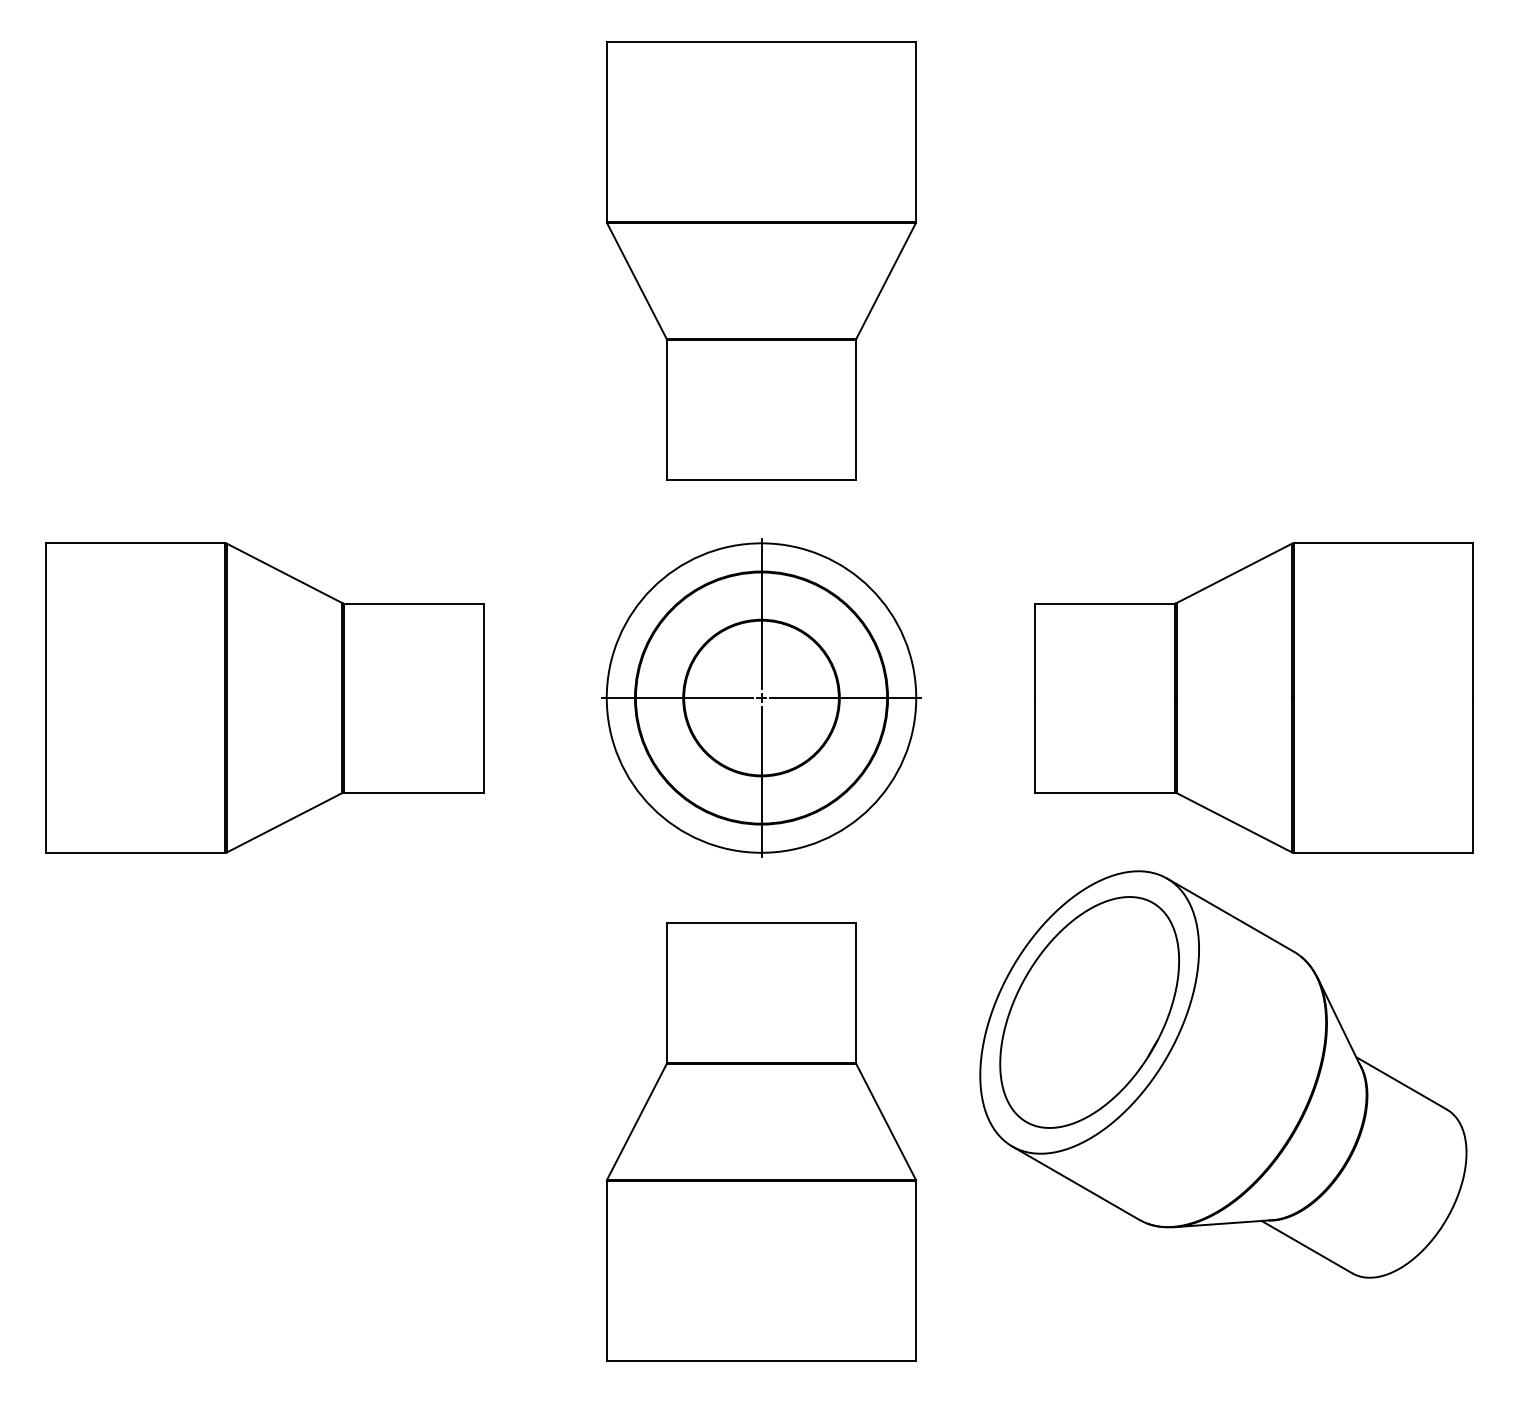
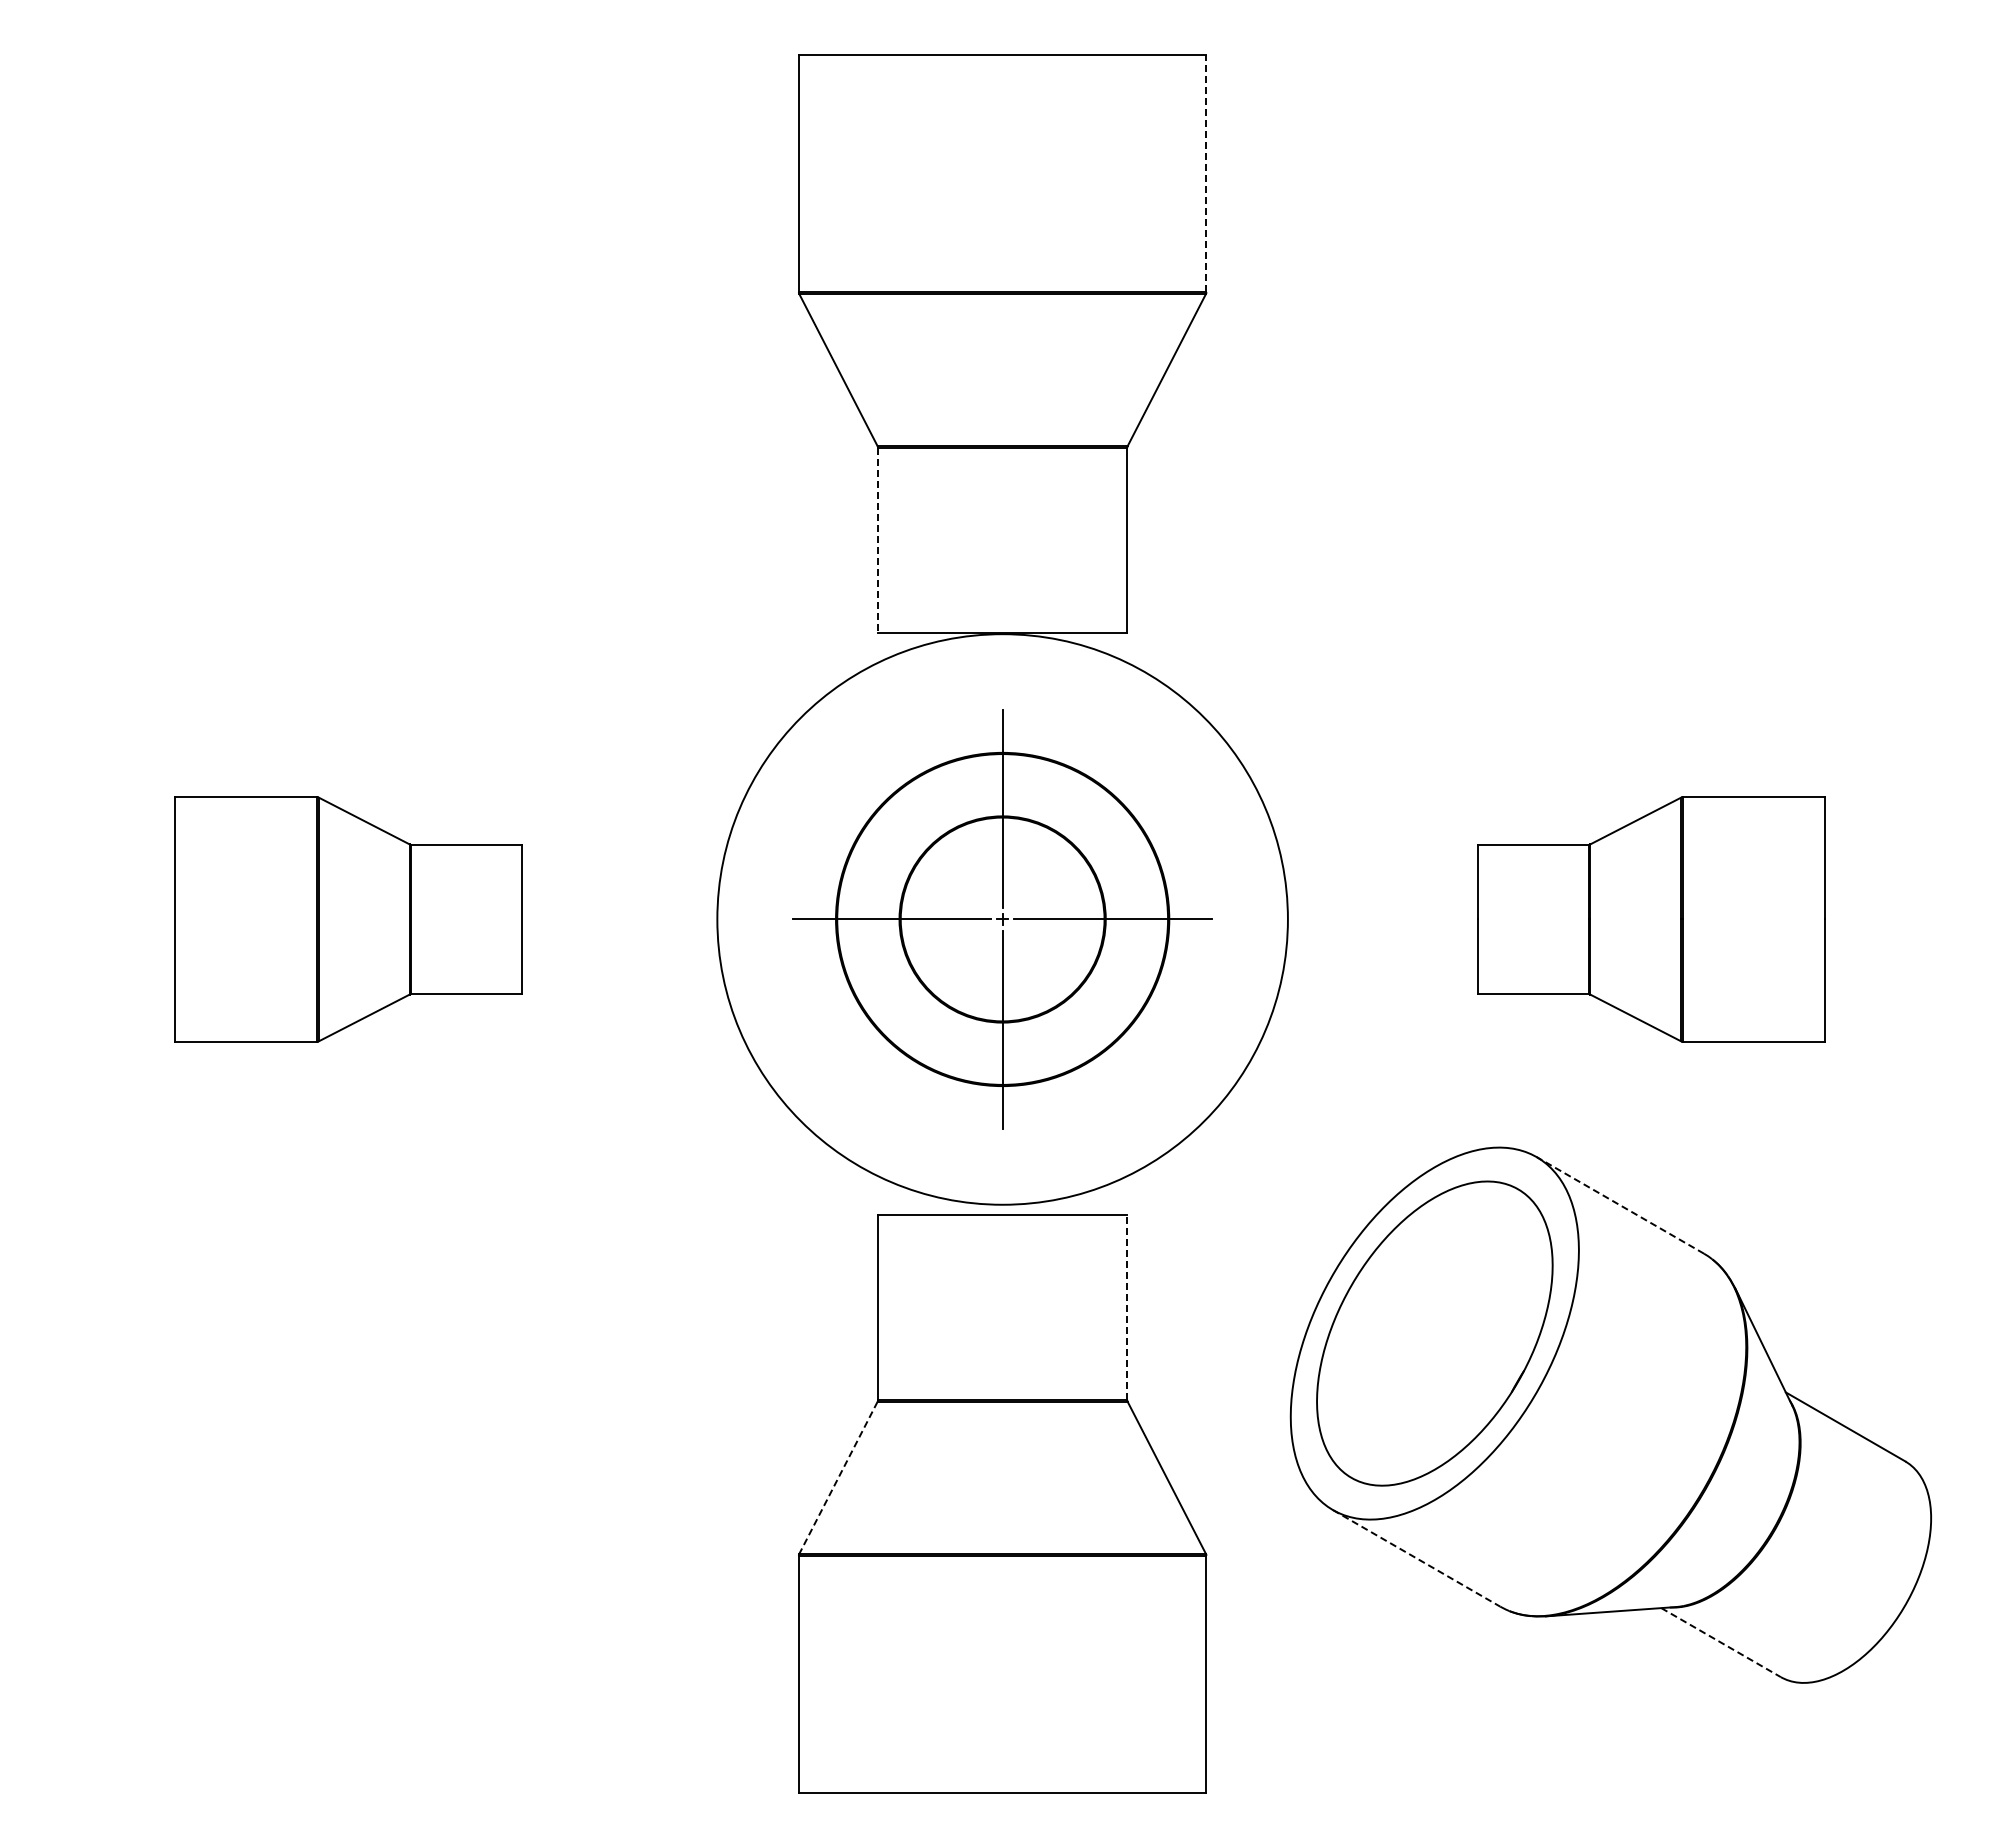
line: (916, 131) -> (1206, 173), solid -> dashed
line: (667, 411) -> (878, 541), solid -> dashed
part: (264, 698) -> (348, 919), size x0.6
circle: (761, 698) -> (1002, 919), size x1.4
part: (1254, 698) -> (1651, 919), size x0.6
line: (1230, 915) -> (1620, 1205), solid -> dashed
line: (856, 991) -> (1127, 1306), solid -> dashed
line: (636, 1122) -> (838, 1478), solid -> dashed
line: (1075, 1183) -> (1416, 1558), solid -> dashed
line: (1307, 1247) -> (1721, 1642), solid -> dashed

